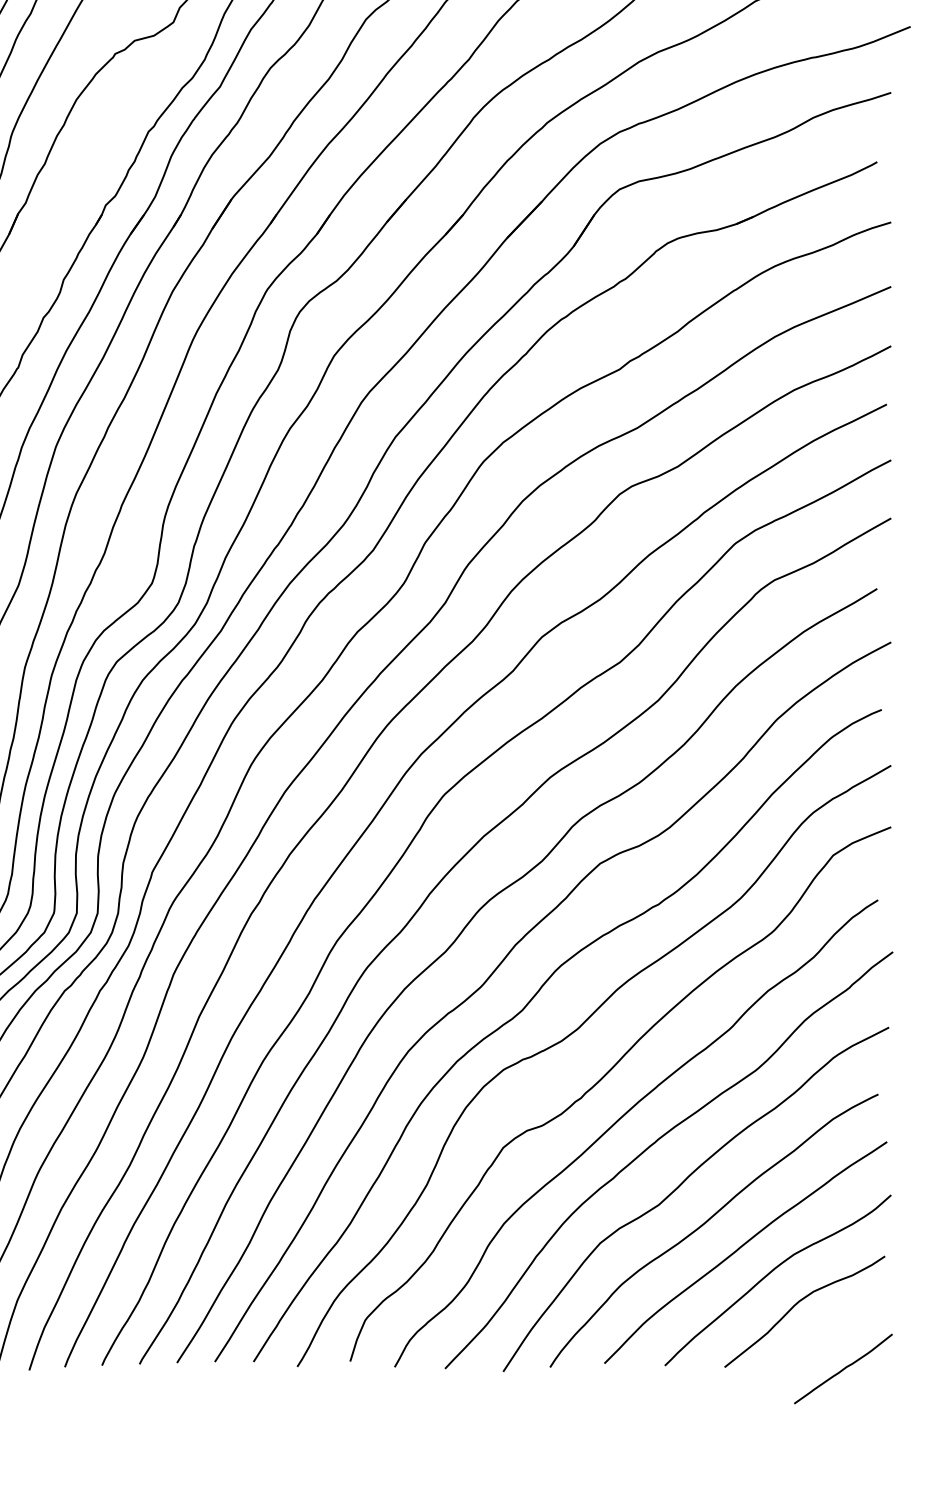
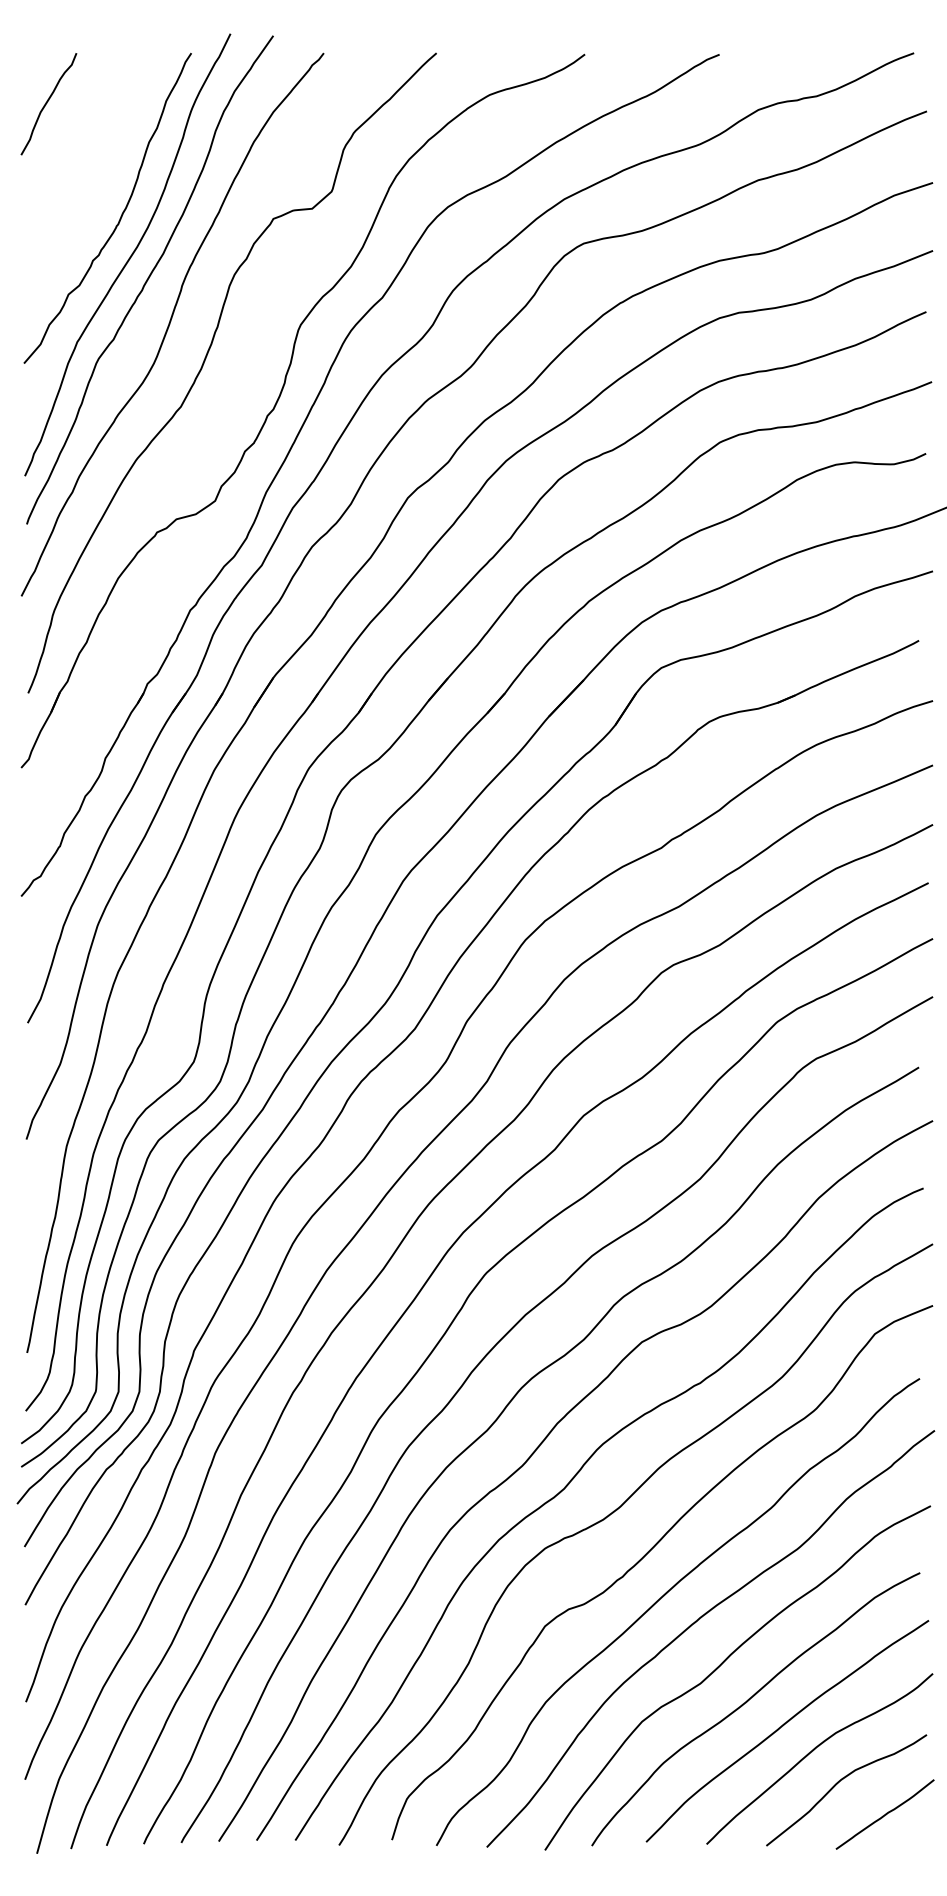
curve: (842, 1368) -> (884, 1814), moved

